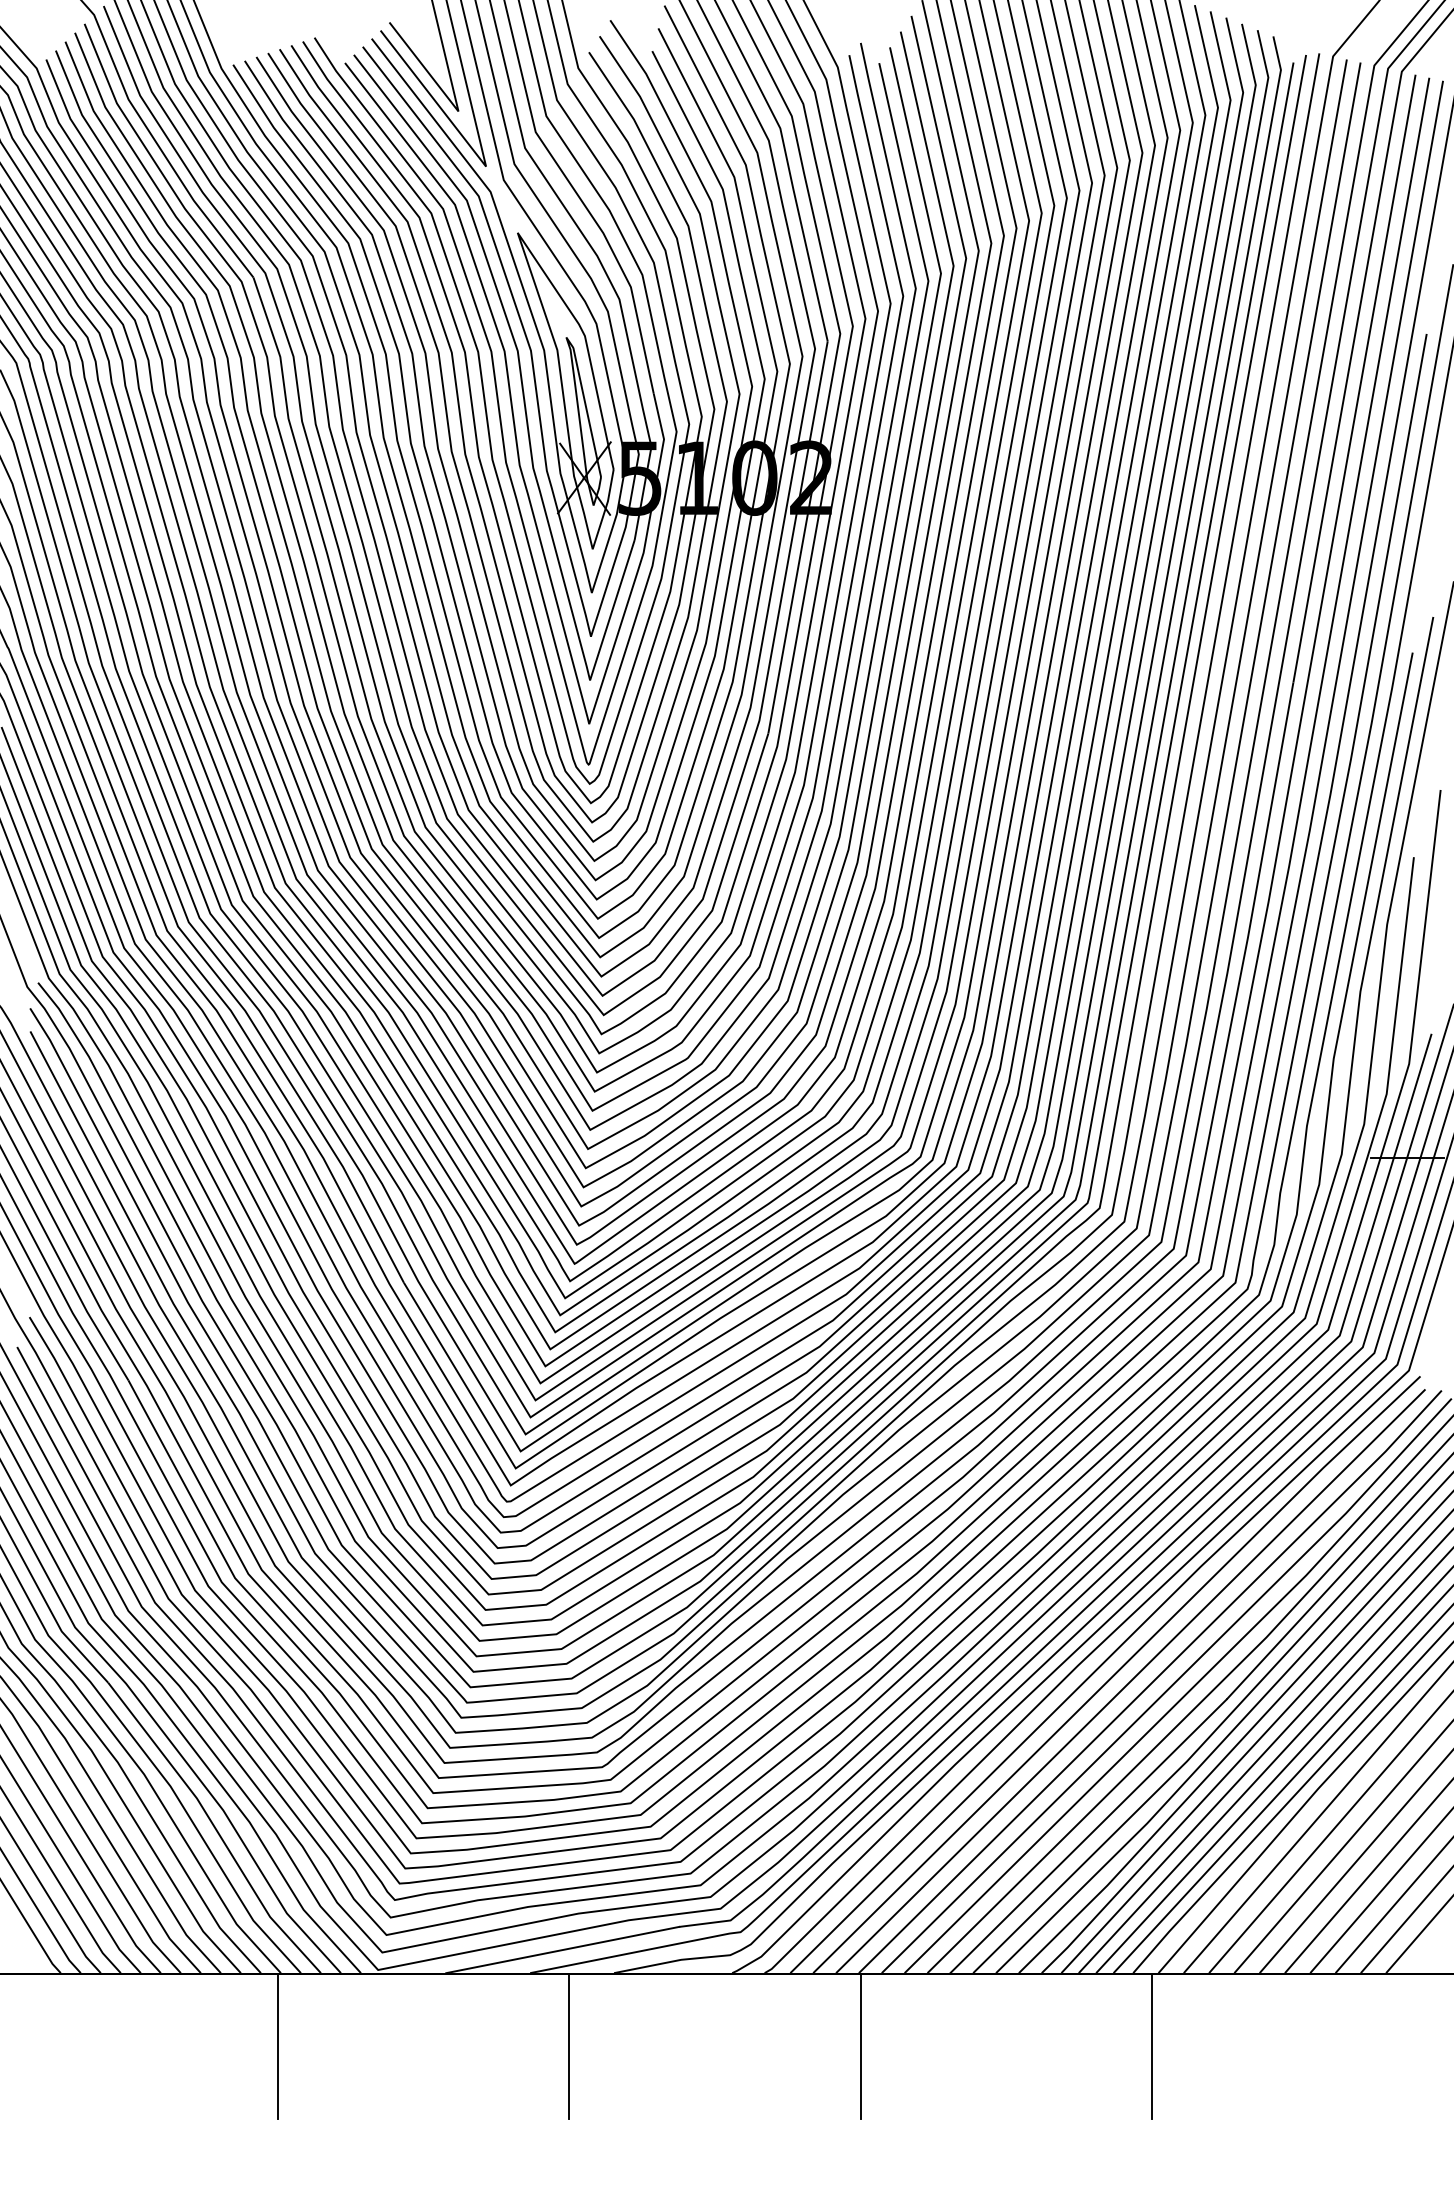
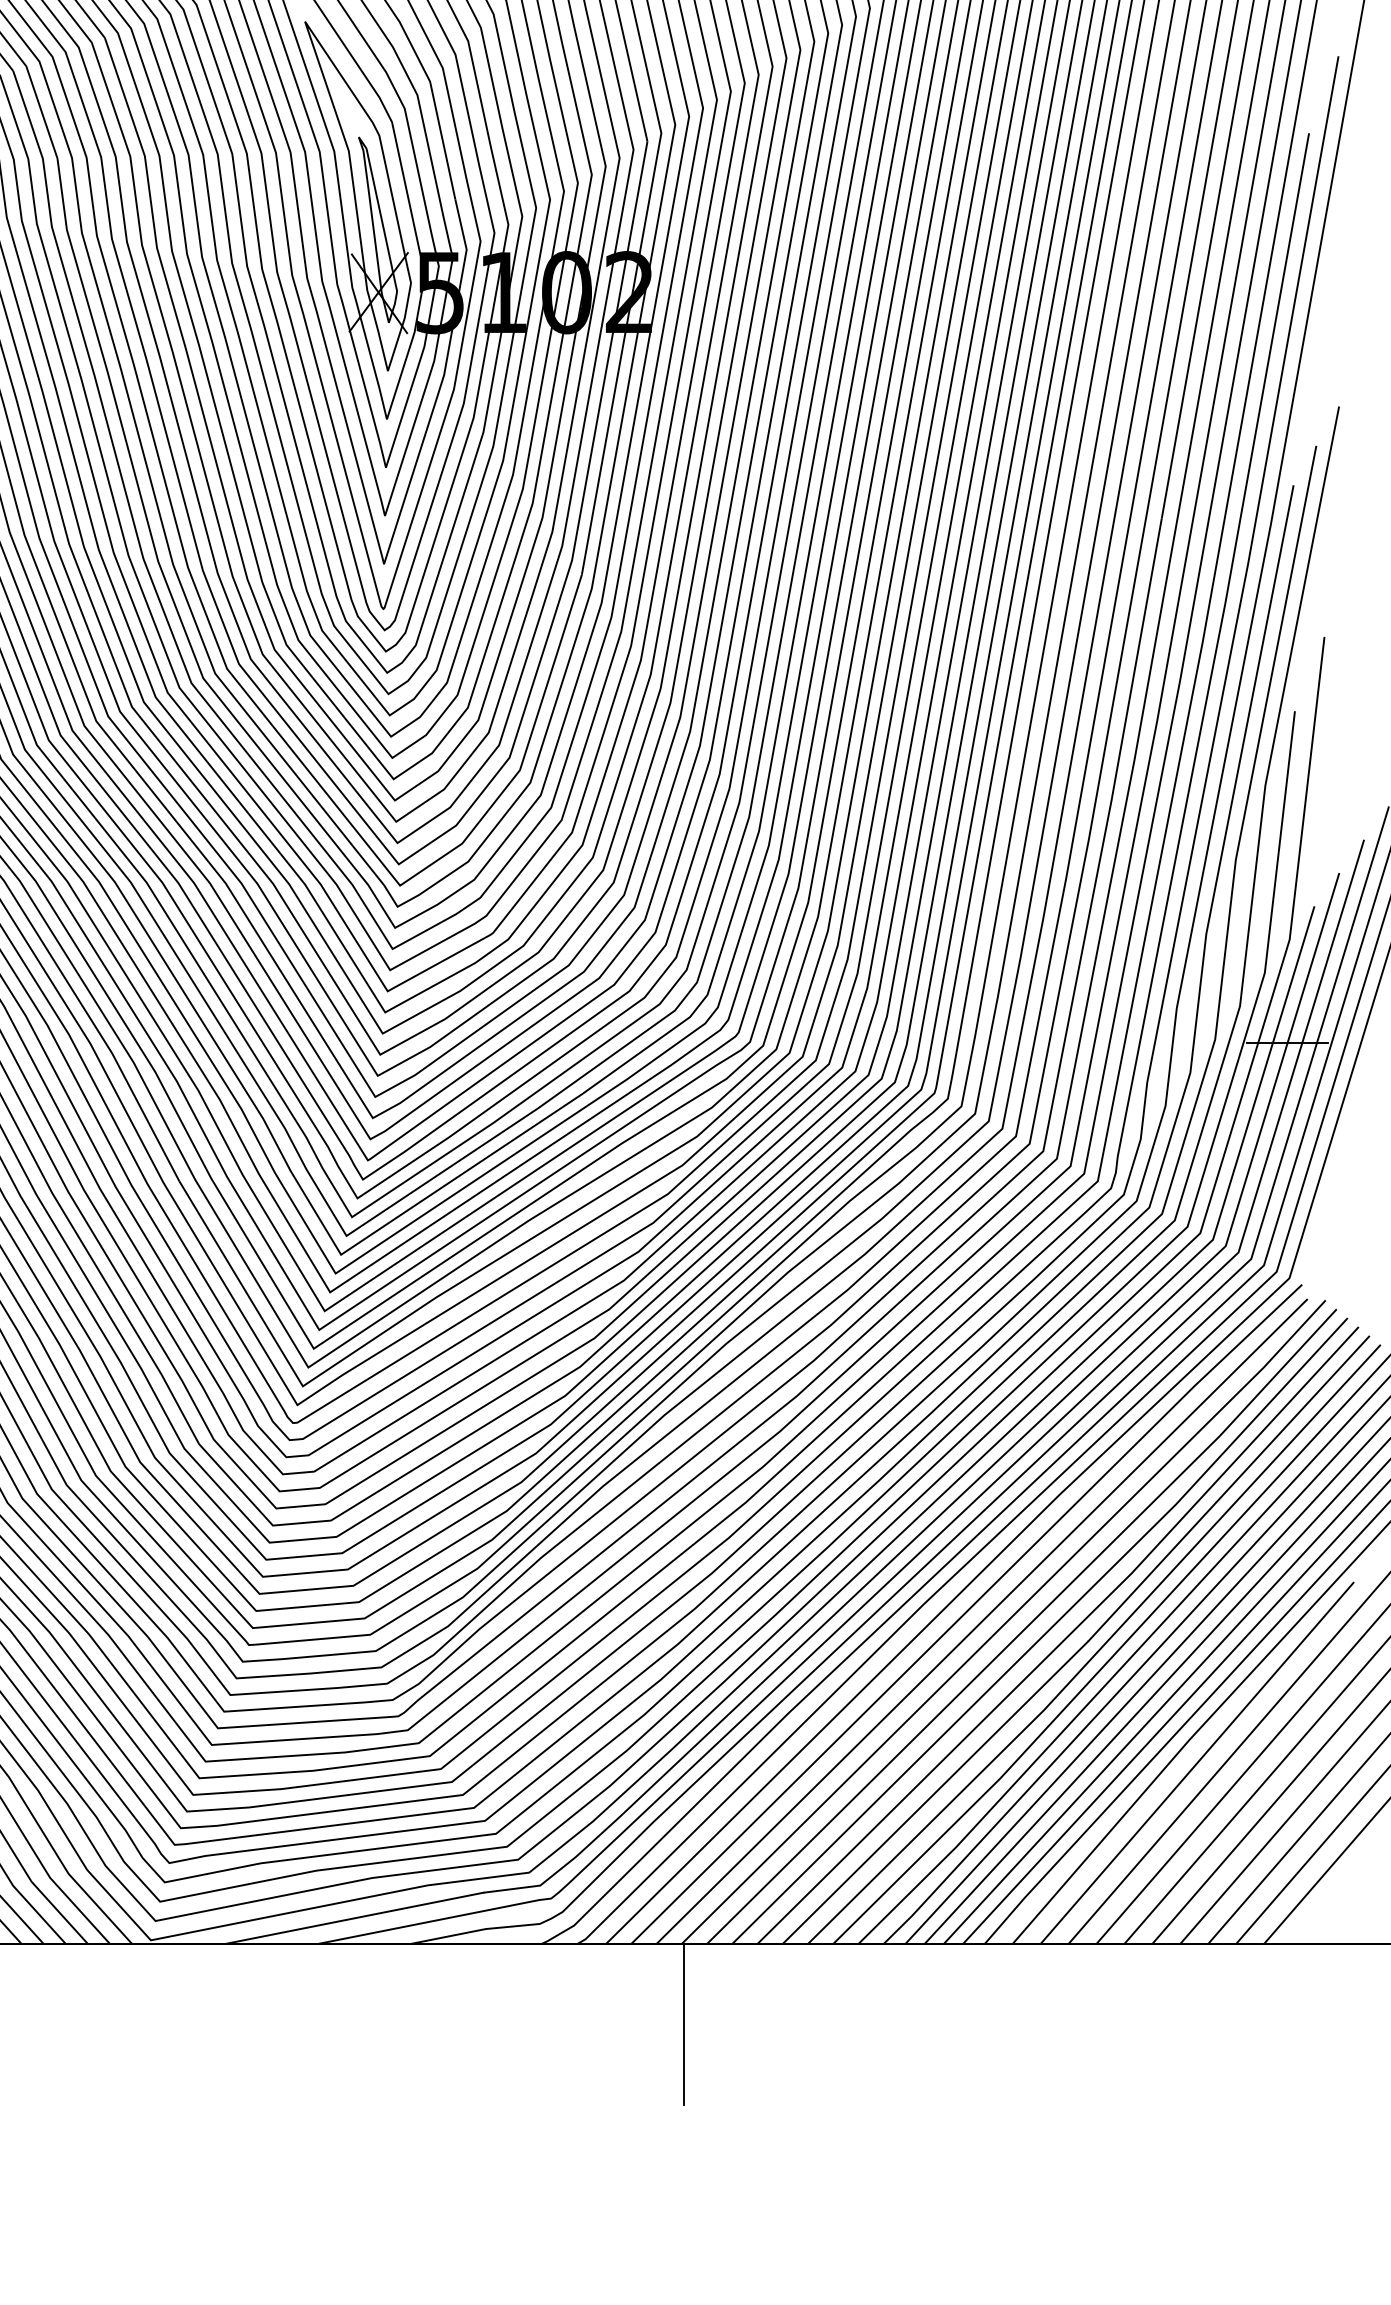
line: (277, 2046) -> (39, 2024), removed
line: (569, 2046) -> (362, 2024), removed
line: (1152, 2046) -> (1006, 2024), removed

